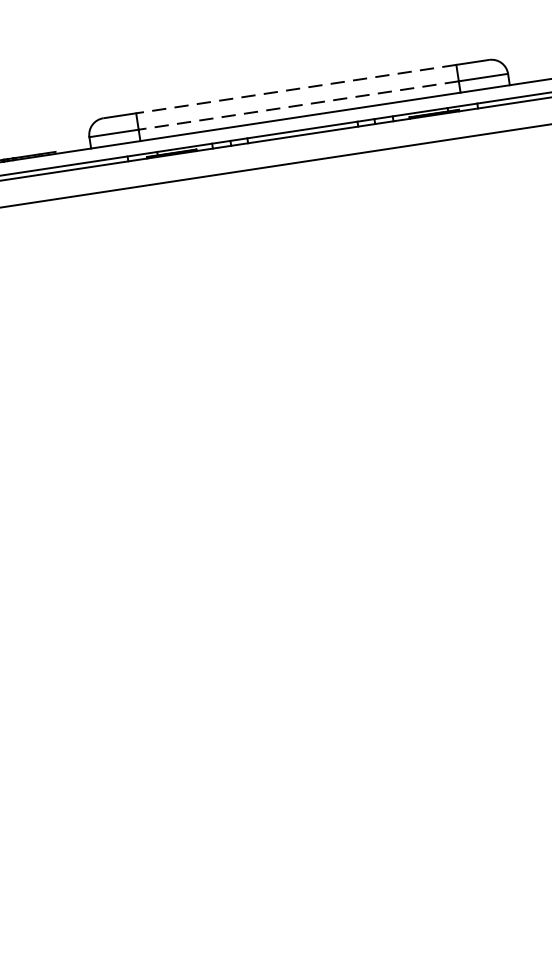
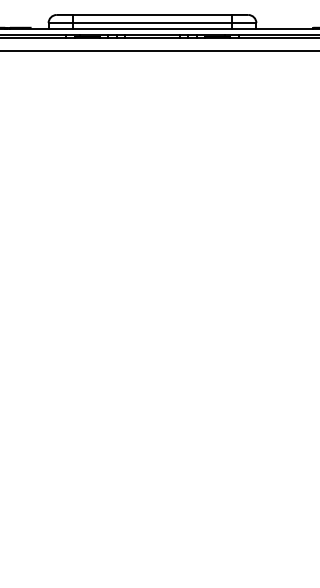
line: (296, 88) -> (152, 14), dashed -> solid
line: (298, 106) -> (152, 23), dashed -> solid

